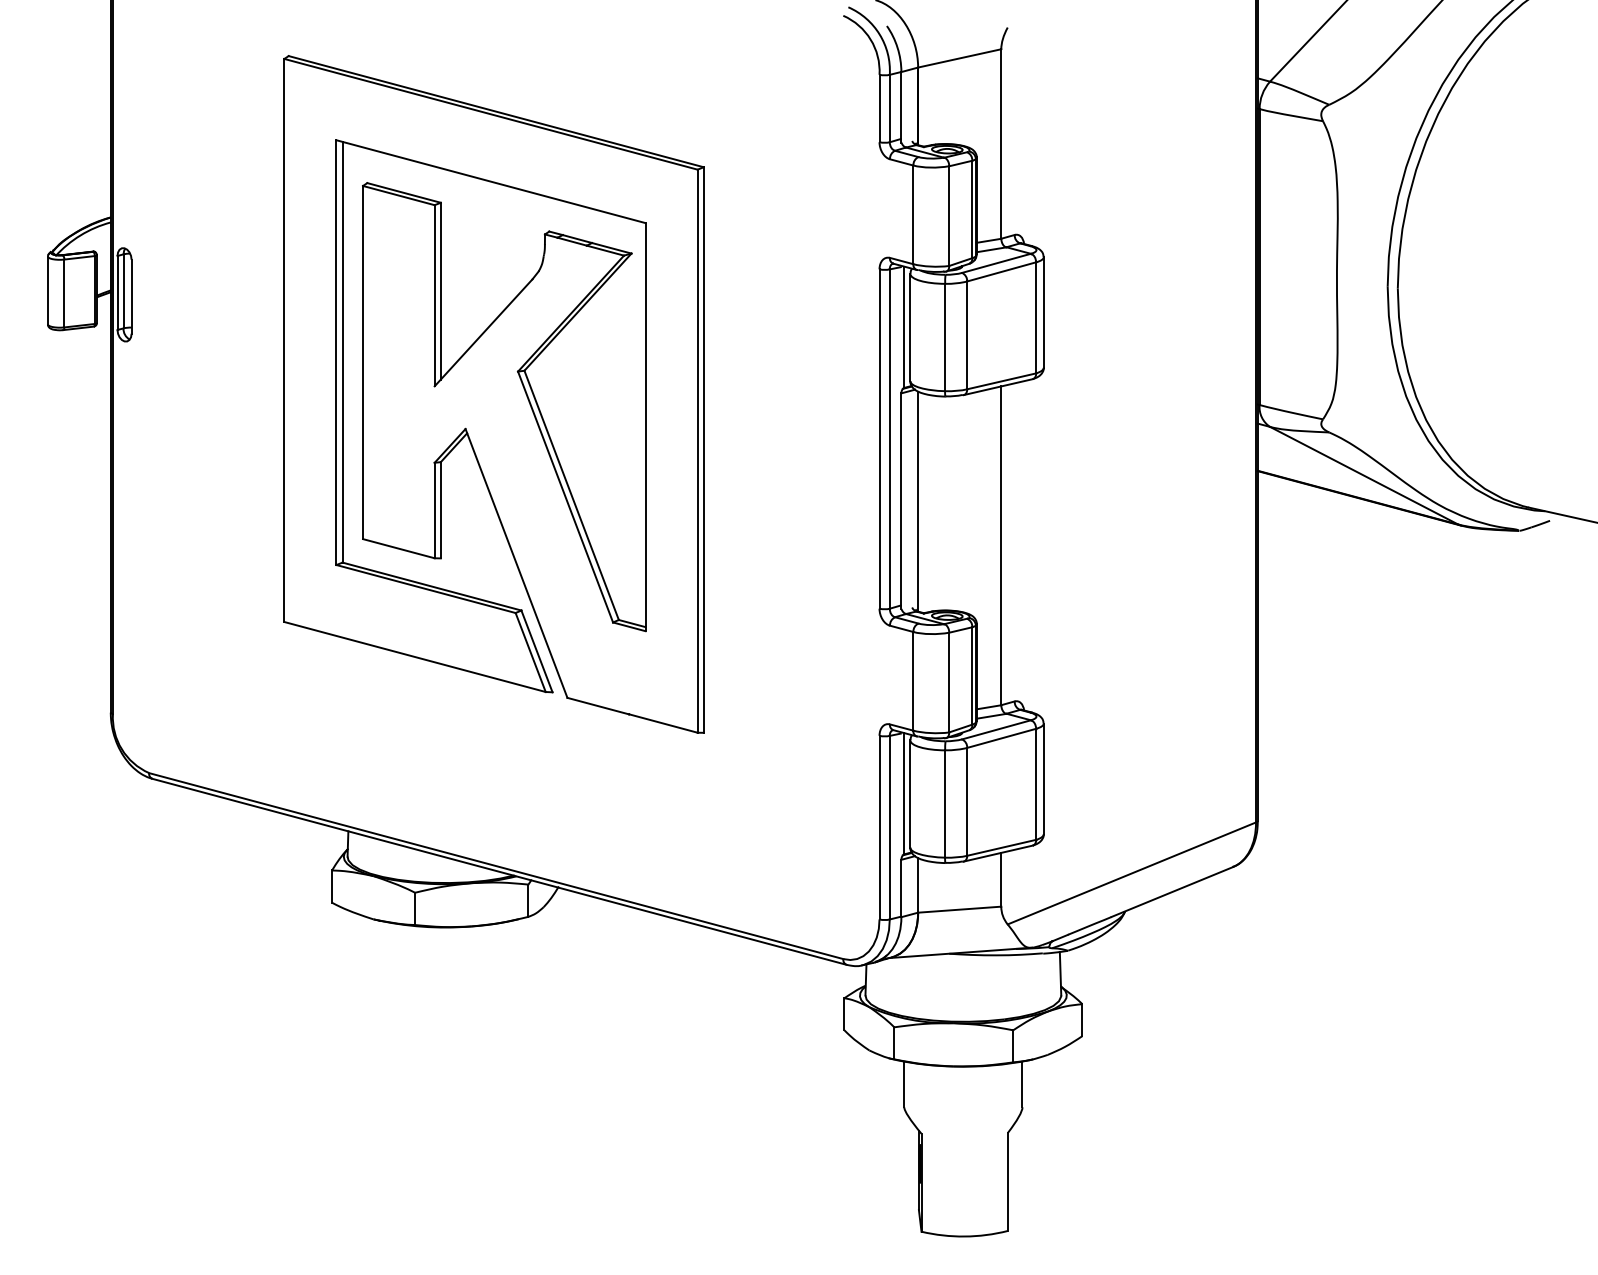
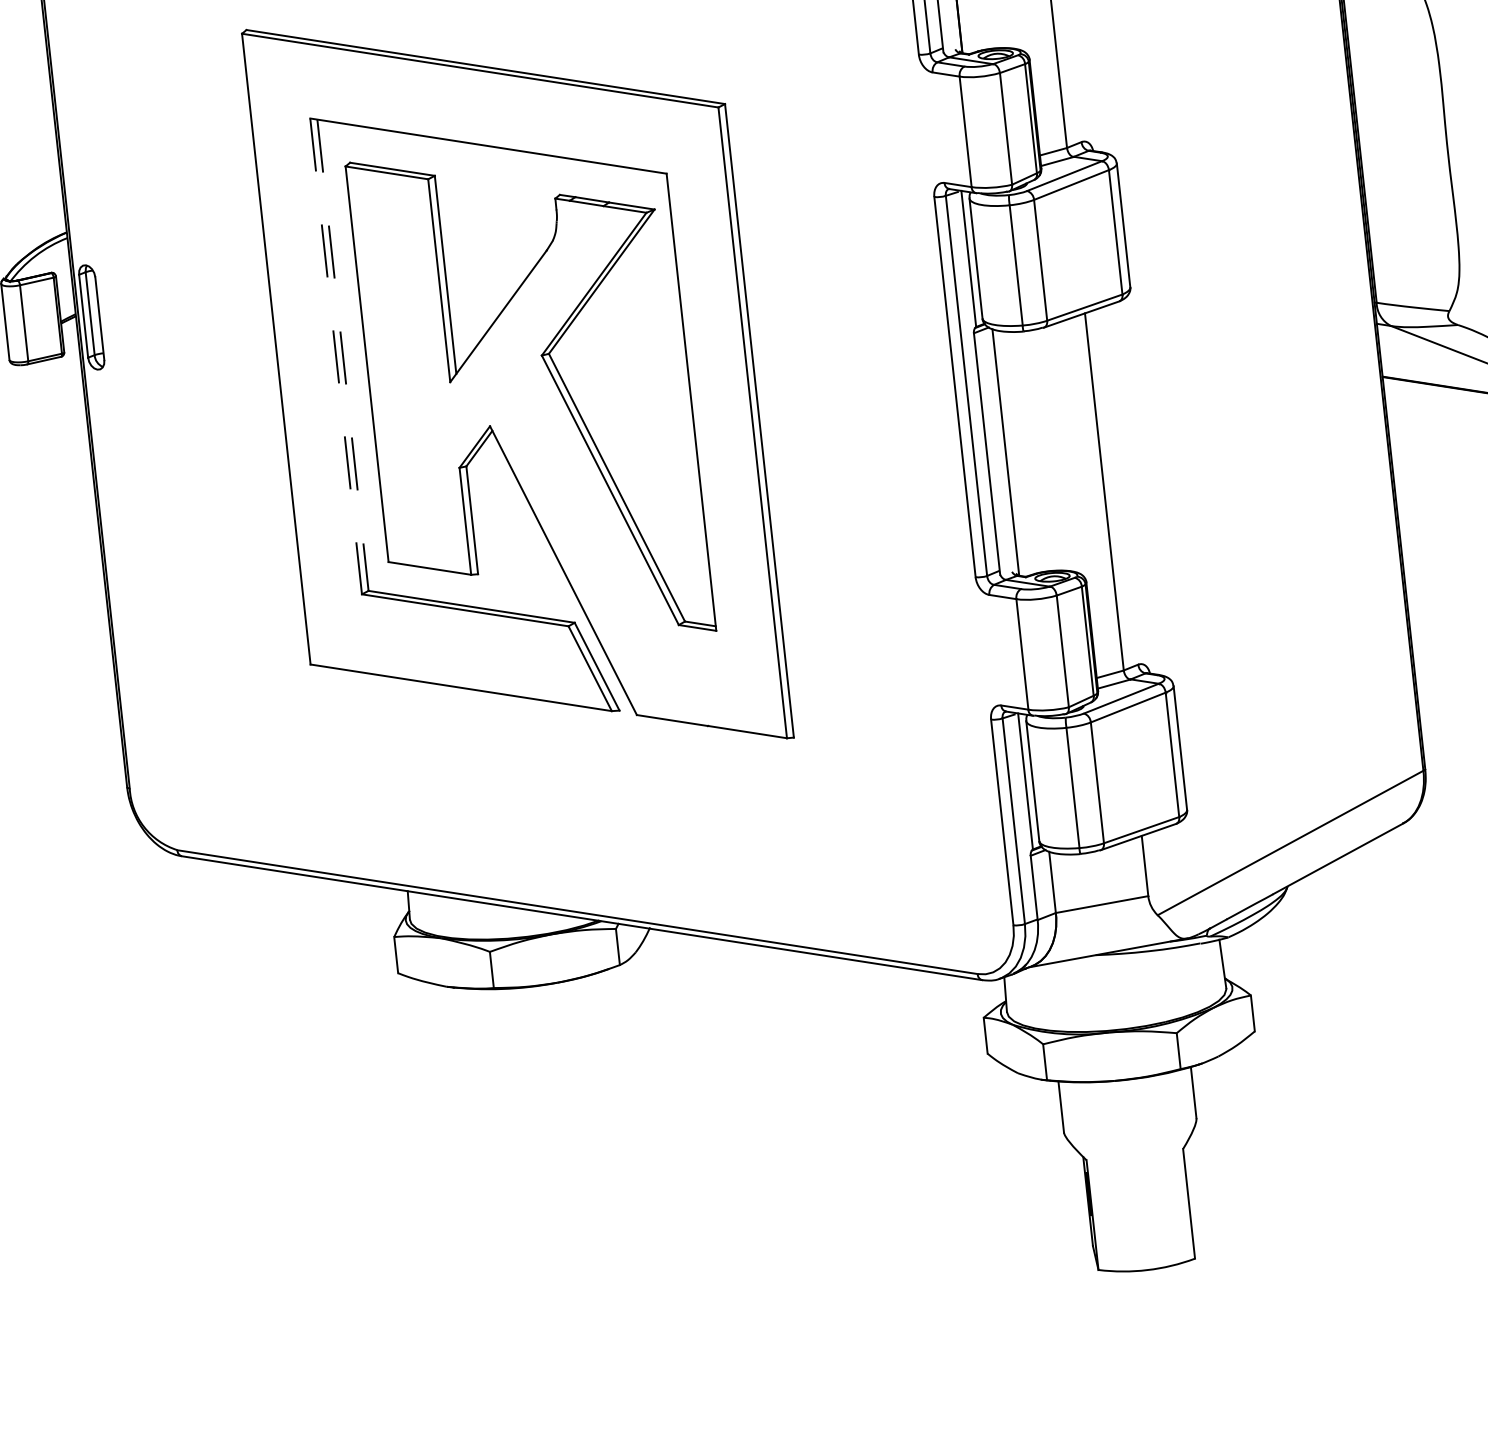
line: (342, 352) -> (342, 355), solid -> dashed
line: (336, 353) -> (336, 357), solid -> dashed

